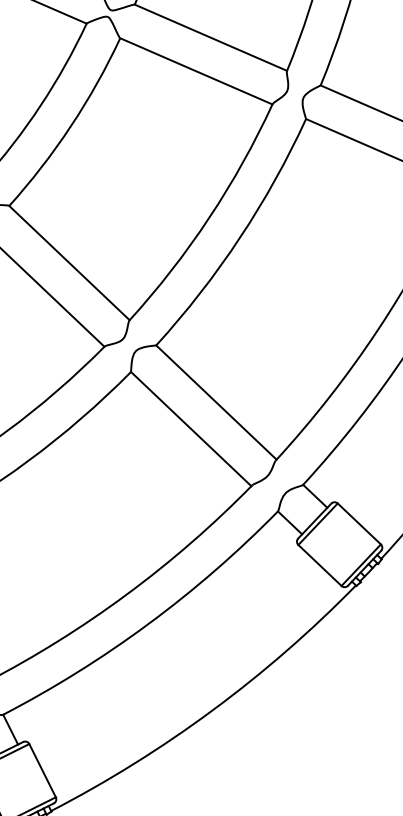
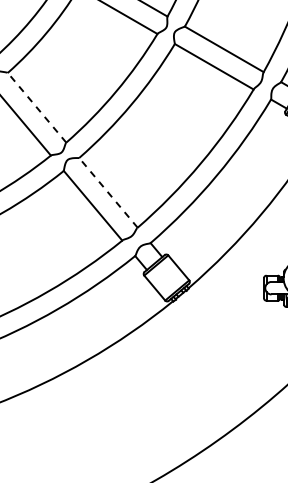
line: (70, 262) -> (37, 107), solid -> dashed
line: (216, 401) -> (108, 192), solid -> dashed

